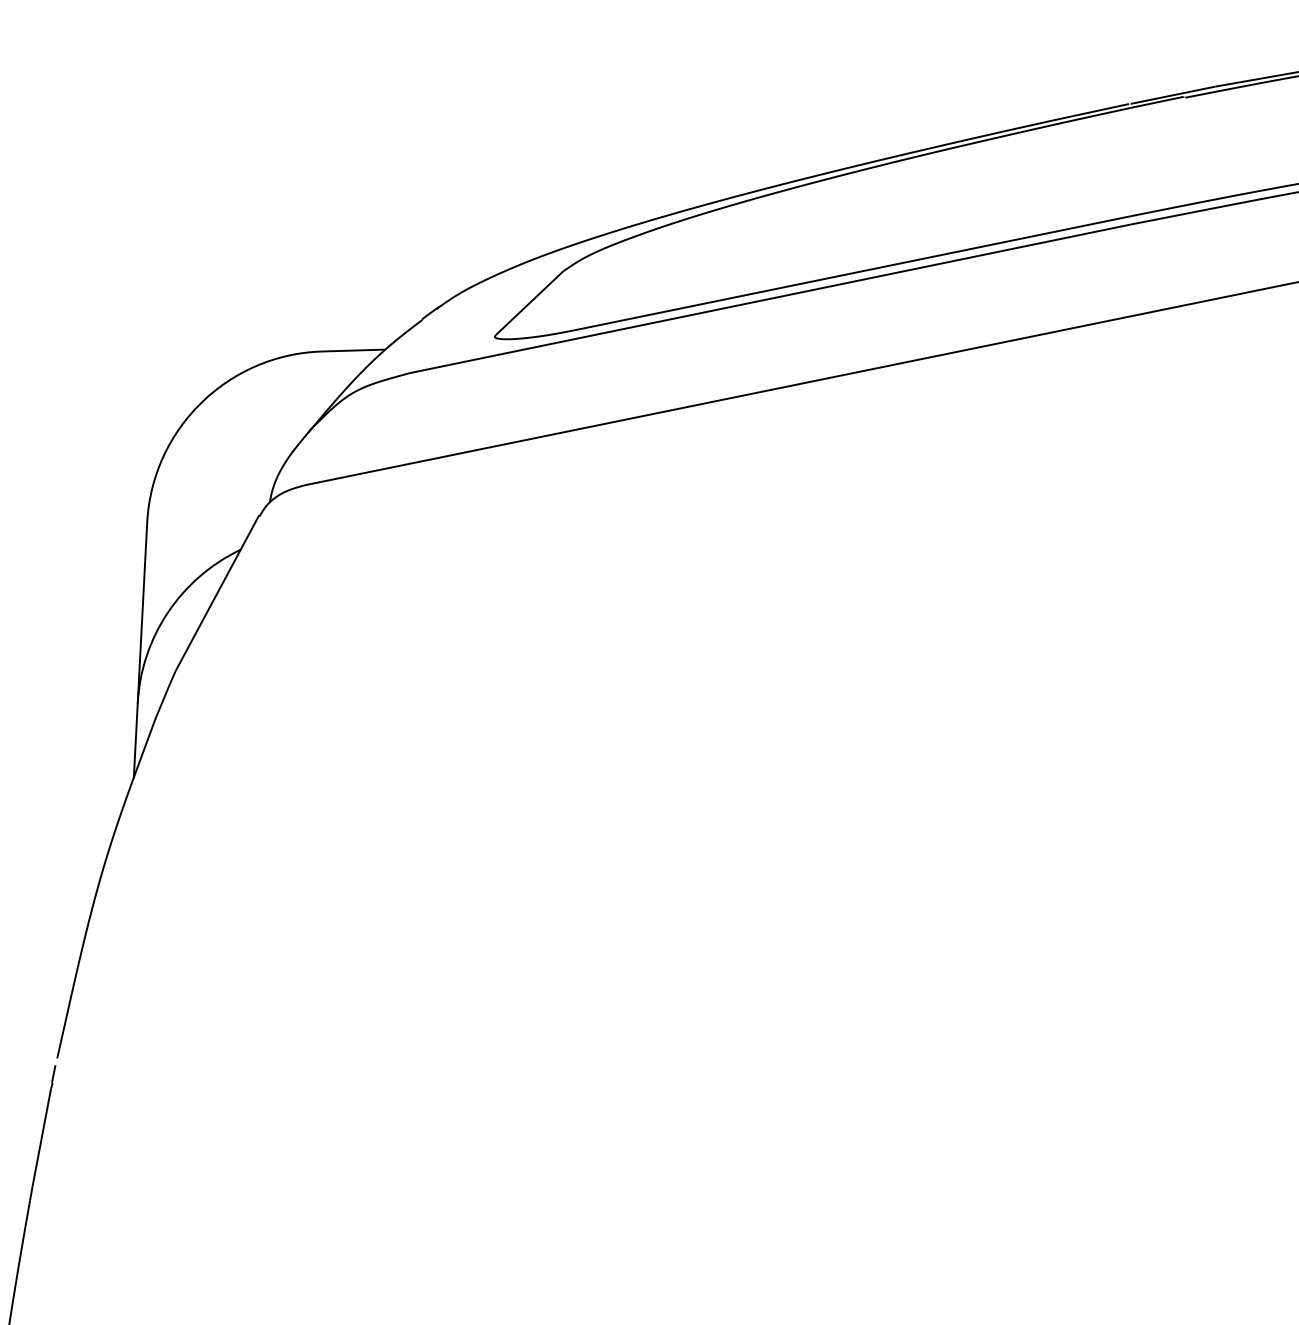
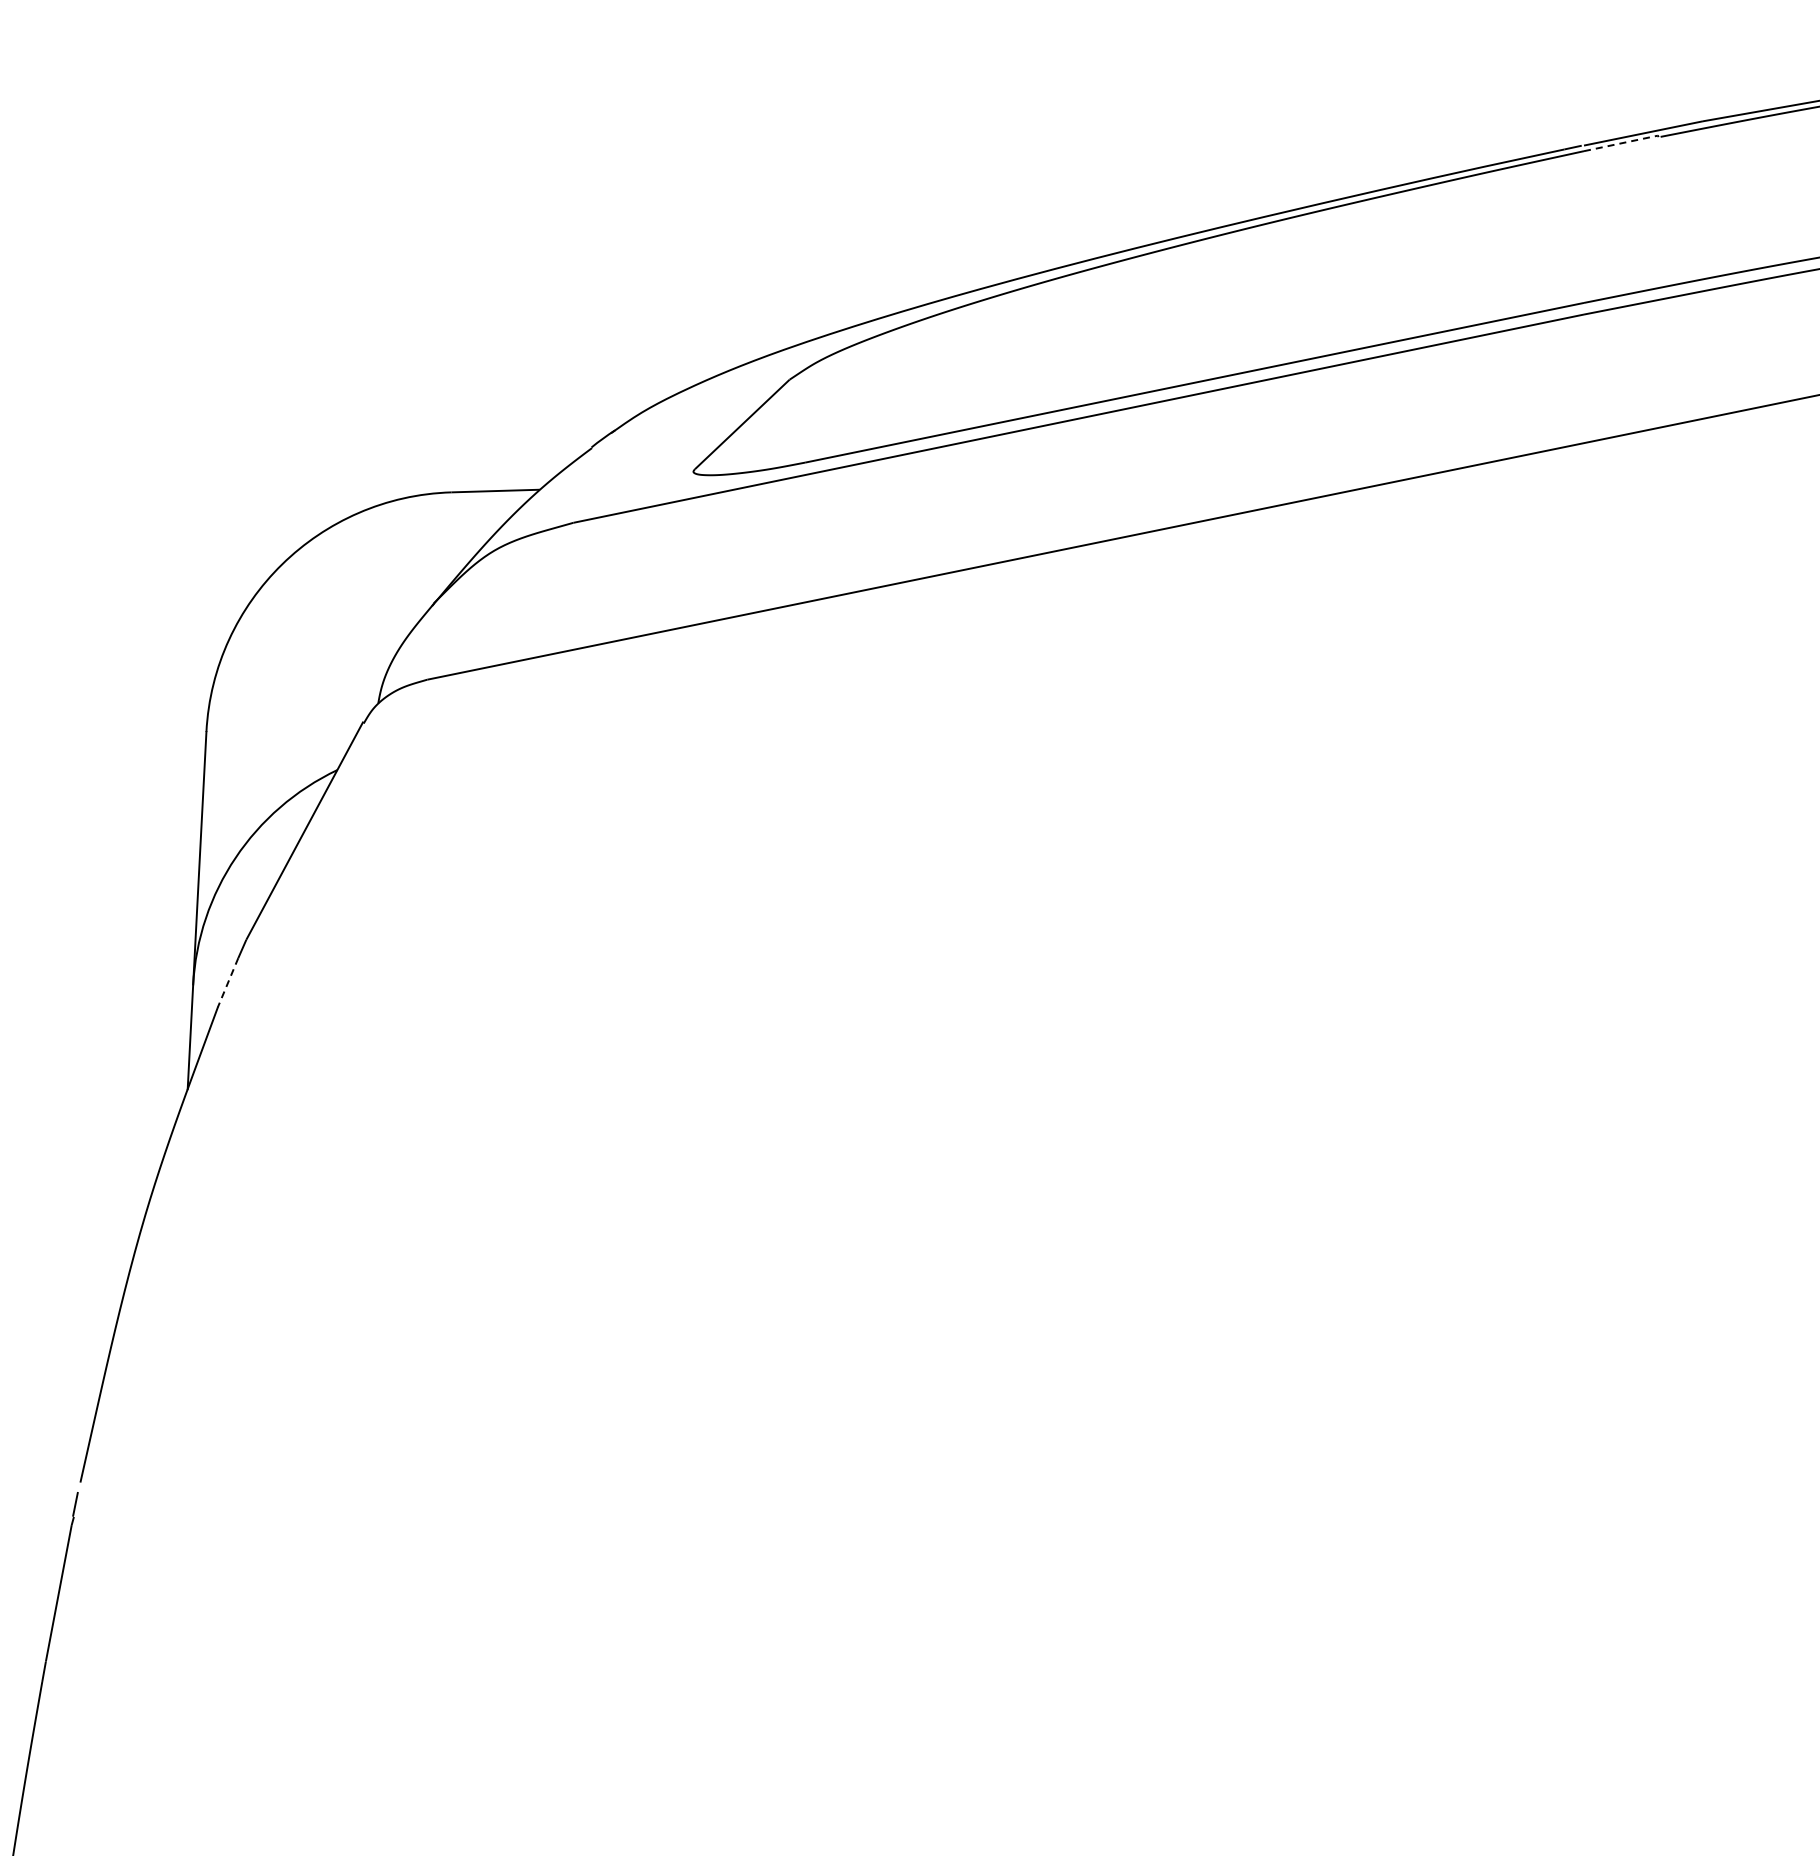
line: (1156, 102) -> (1620, 143), solid -> dashed
line: (162, 701) -> (228, 982), solid -> dashed

